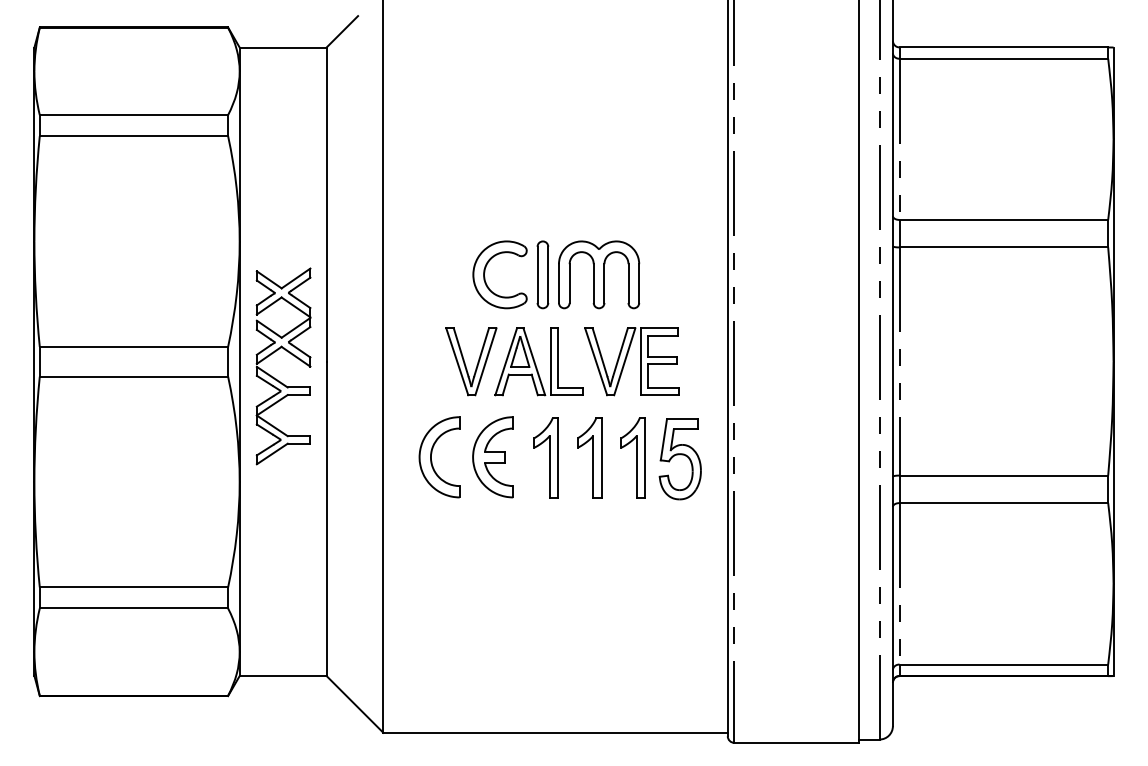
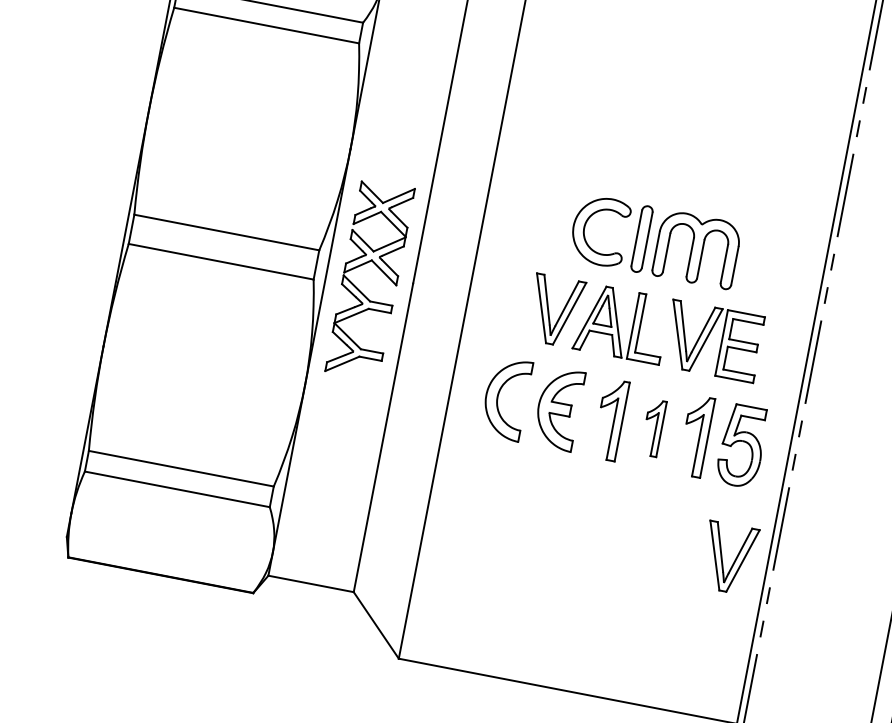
part: (589, 457) -> (653, 427), size x0.7
part: (688, 571) -> (728, 557), added

